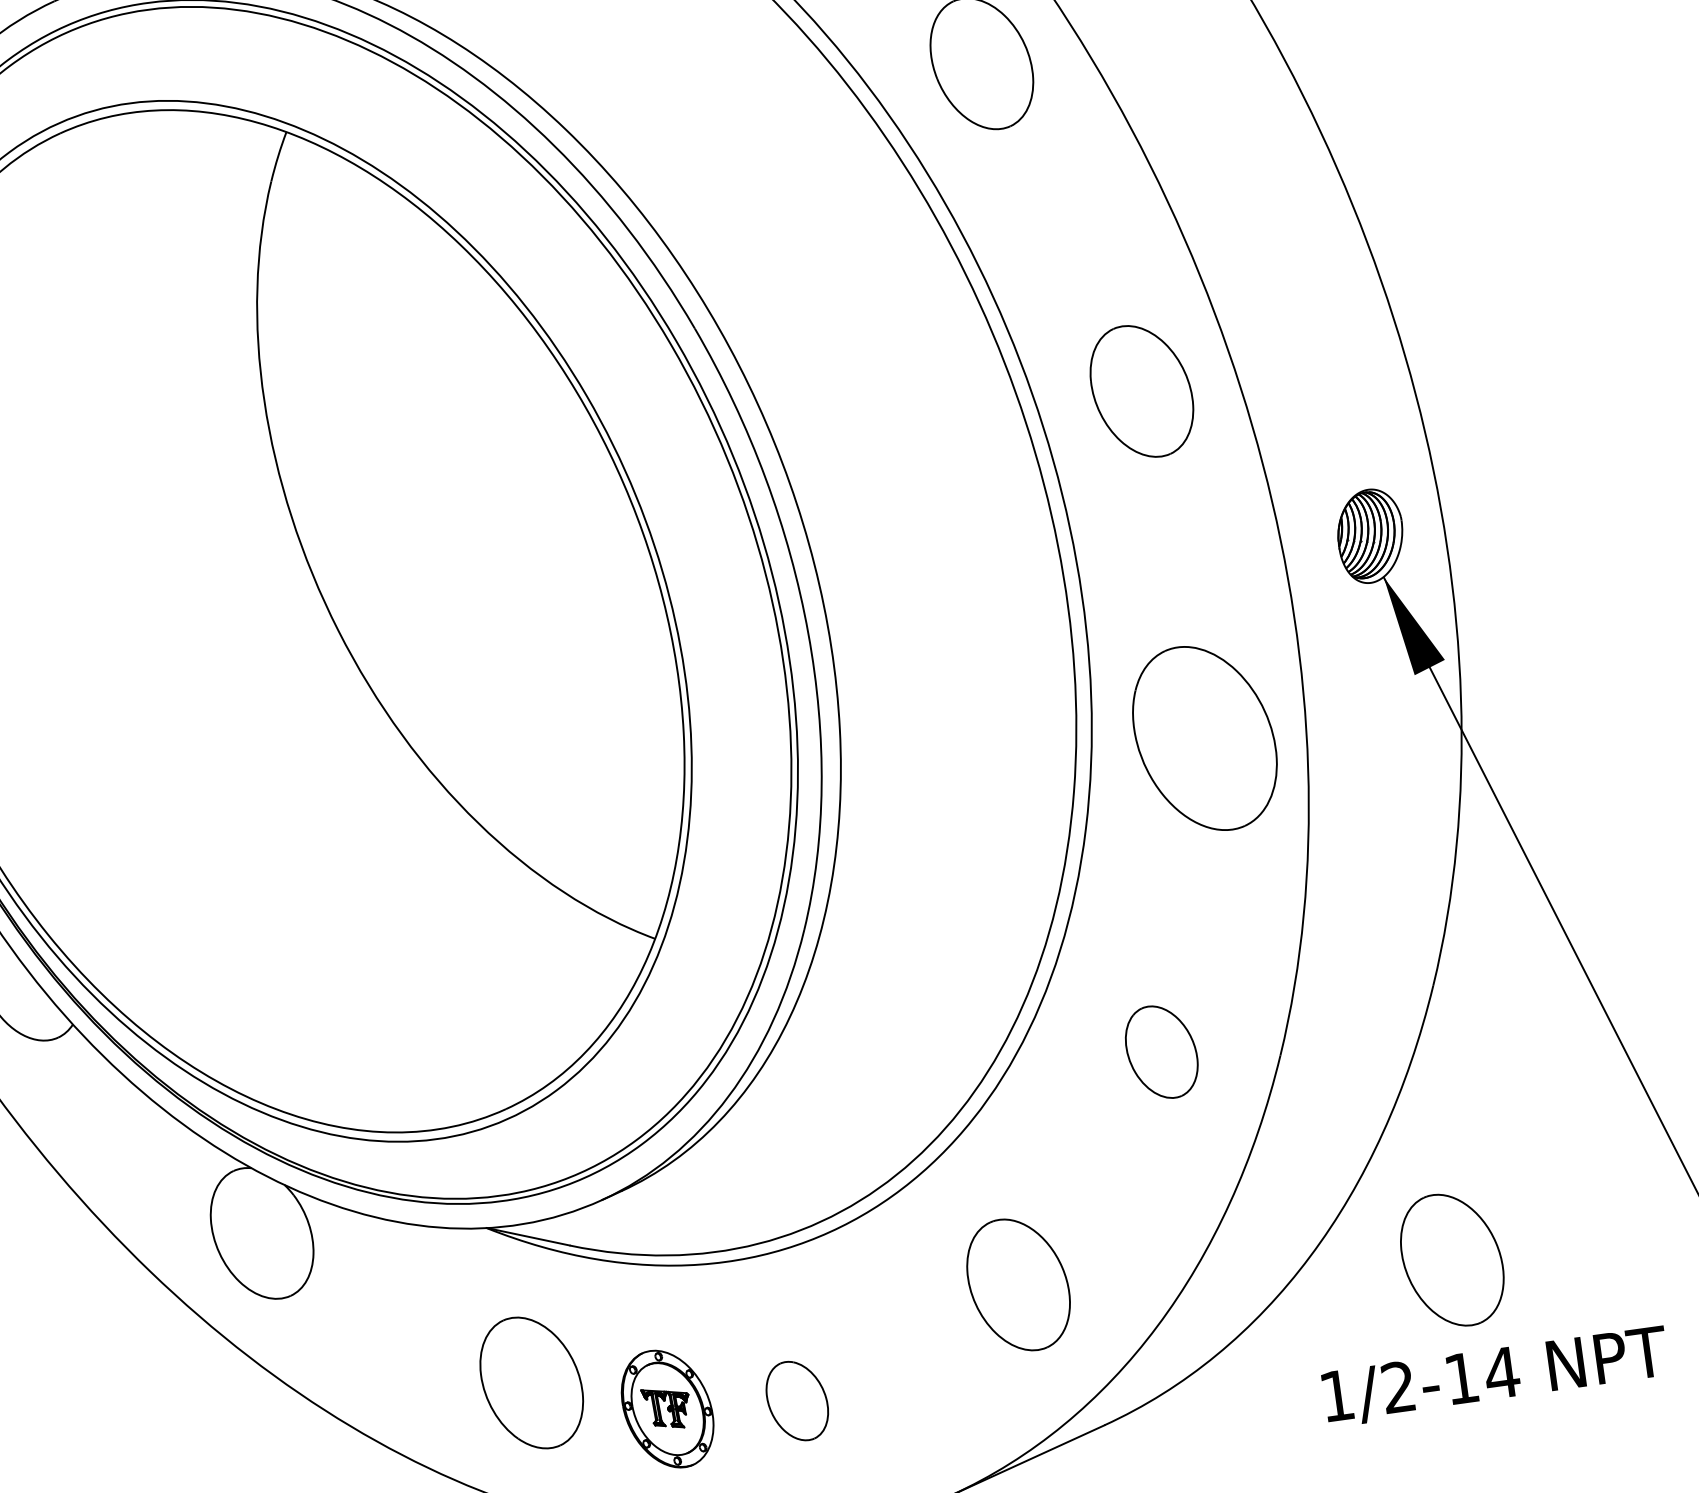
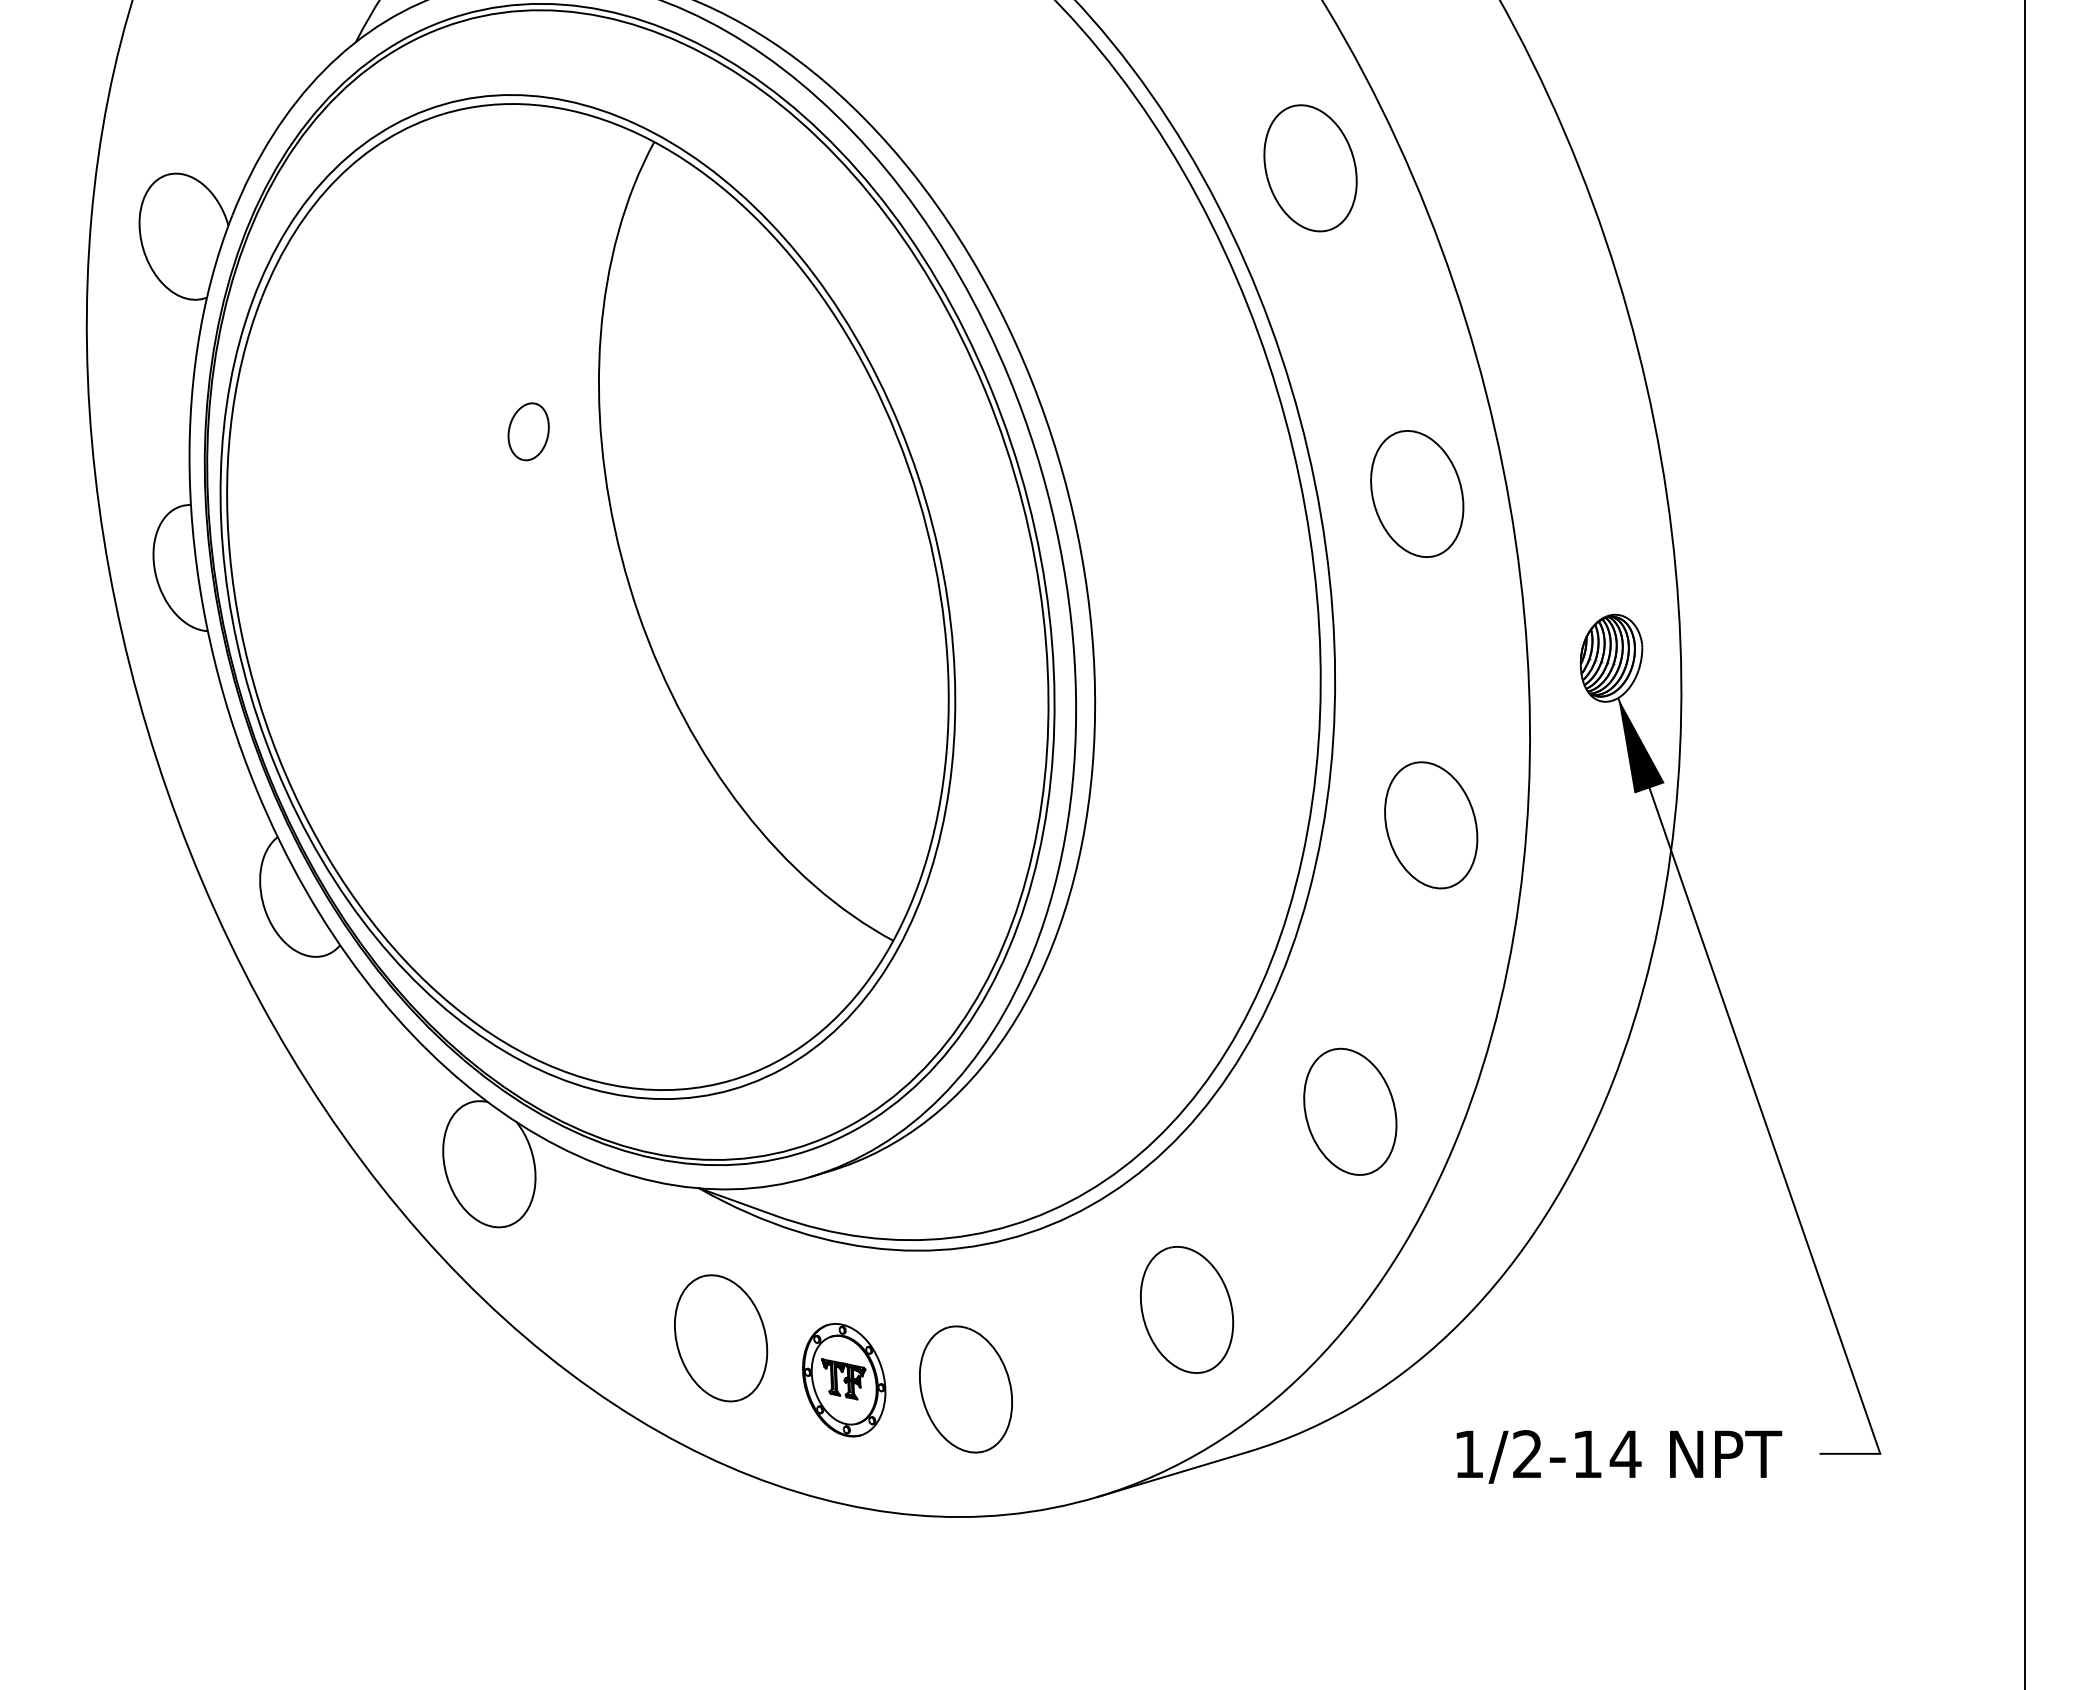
part: (196, 455) -> (528, 431), added
part: (1205, 738) -> (1431, 825), size x0.71
part: (1161, 1051) -> (1350, 1111), size x1.43
part: (1452, 1259) -> (1594, 1342), removed
part: (796, 1401) -> (965, 1389), size x1.67

